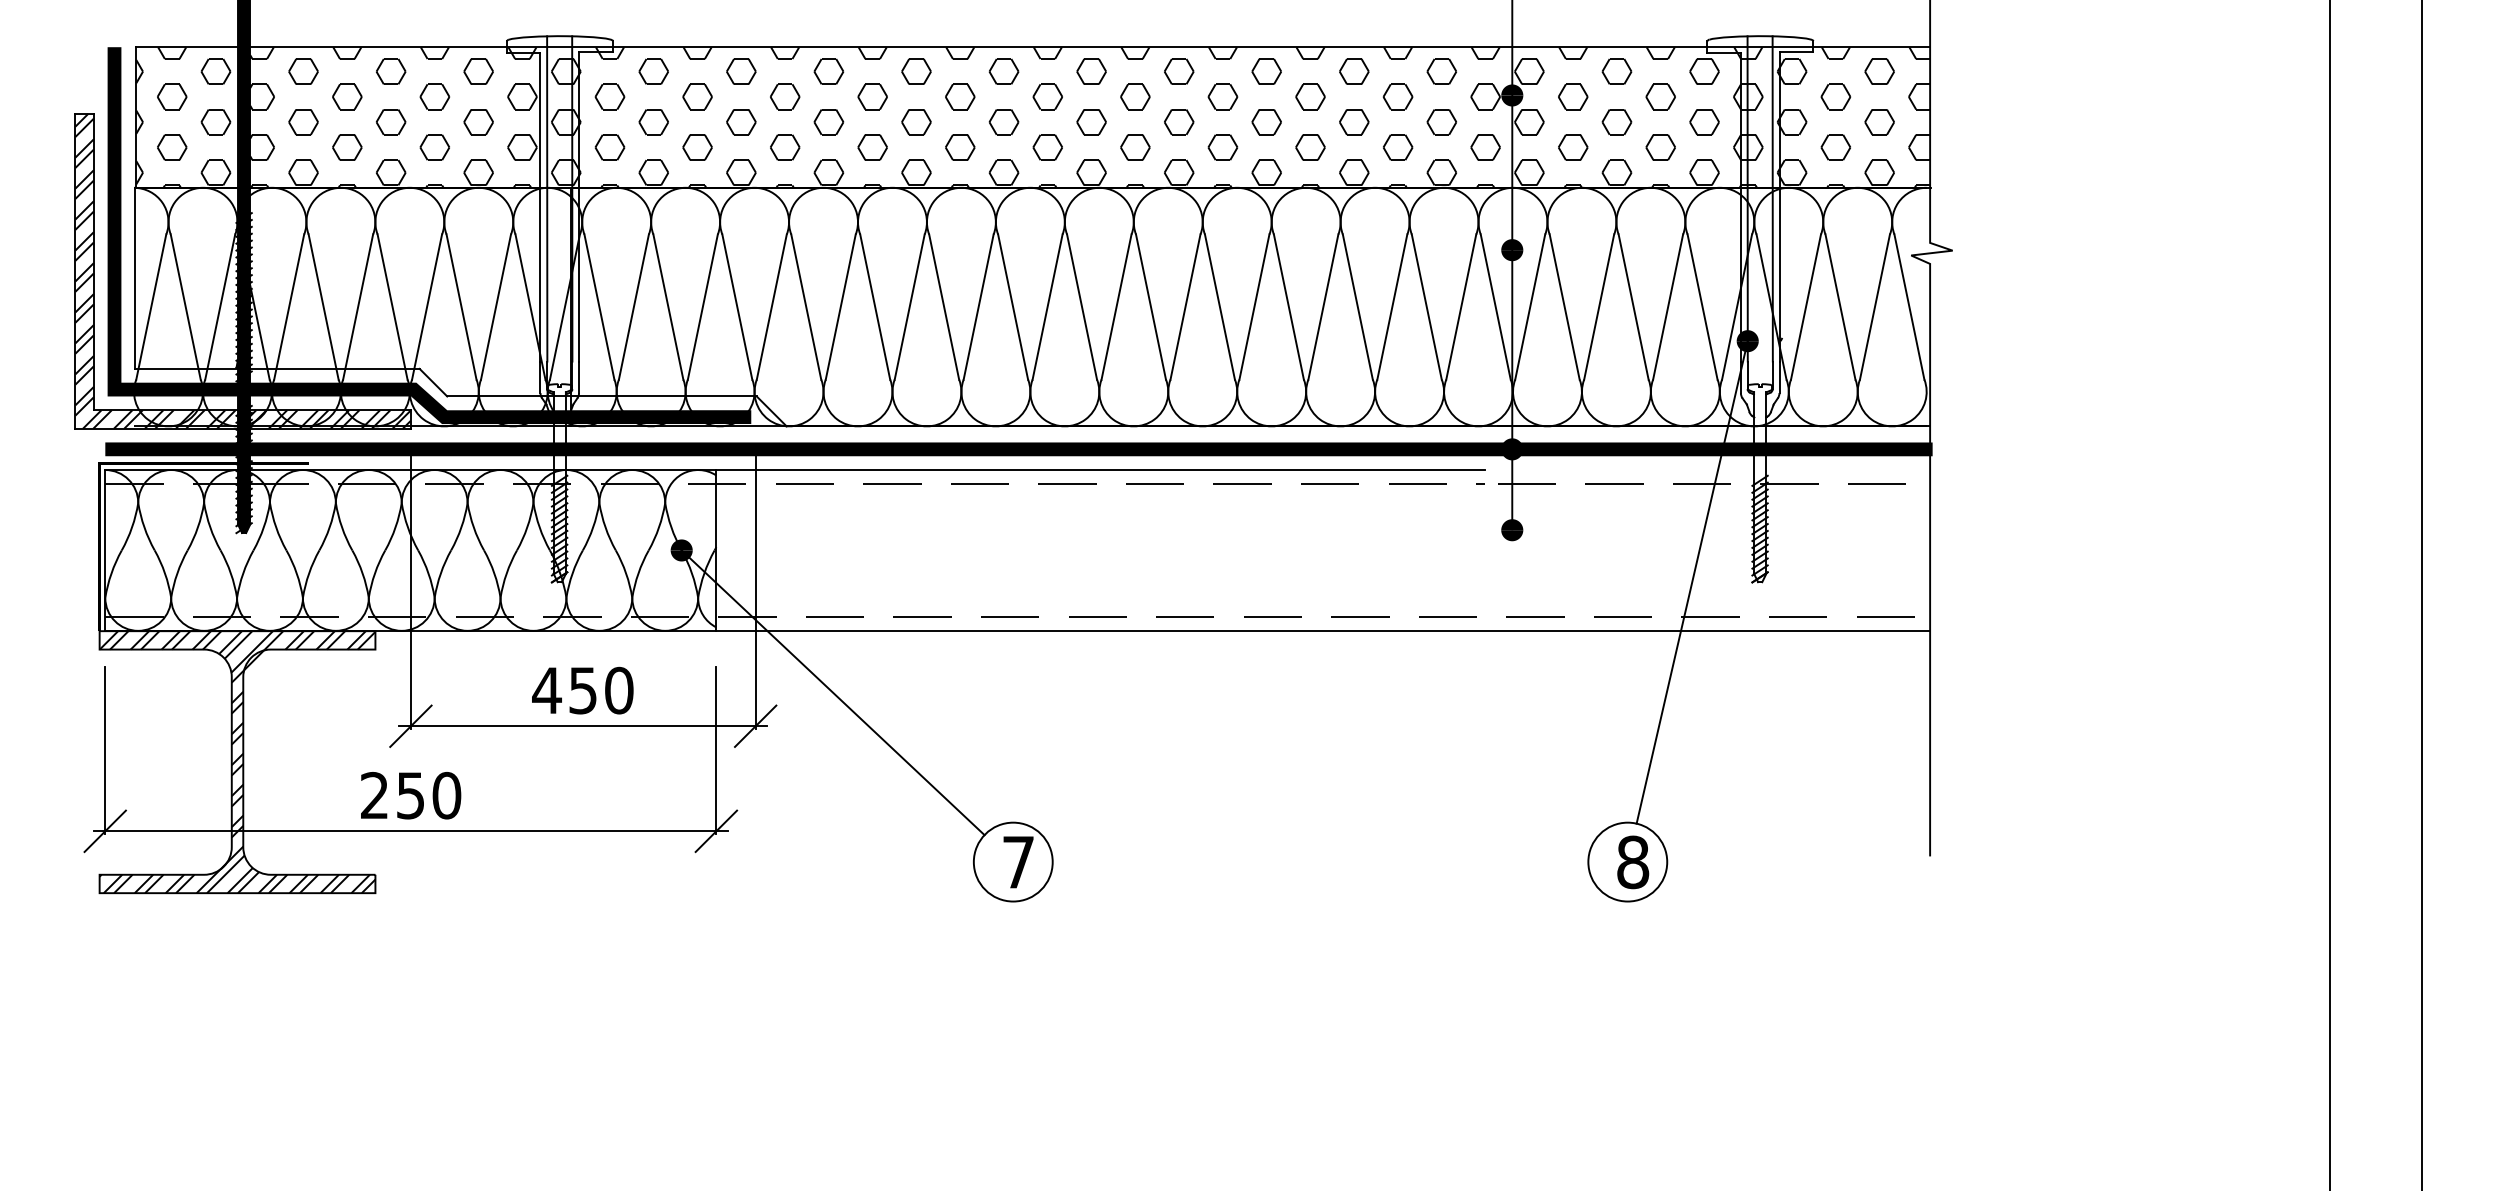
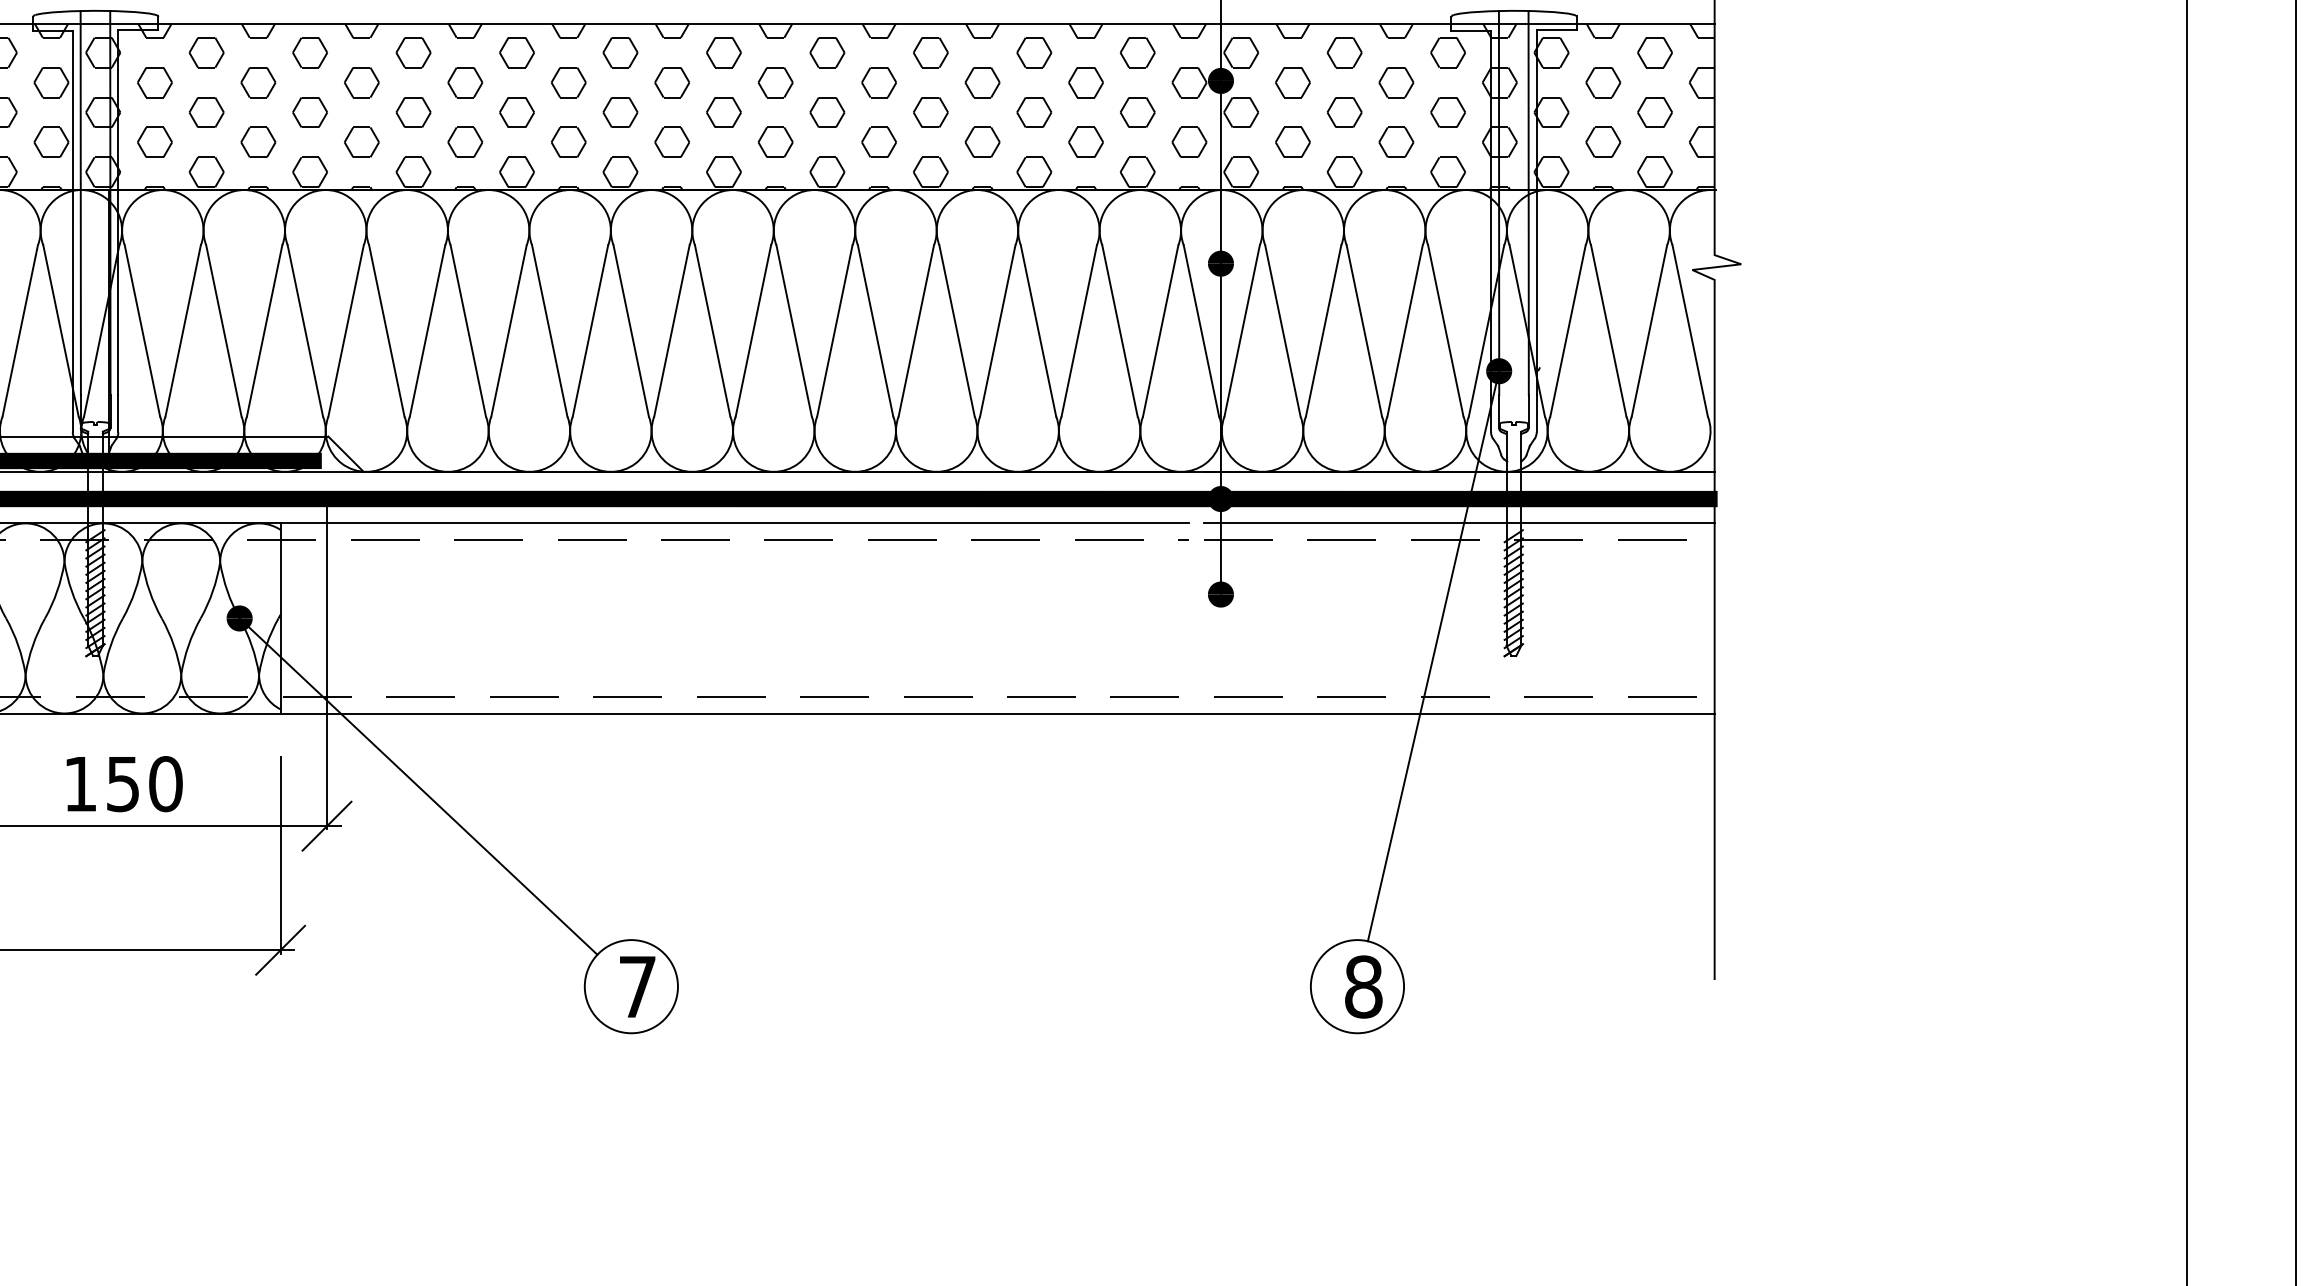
line: (1713, 470) -> (1458, 523), added
text: (546, 690) -> (79, 783), 450 -> 150

